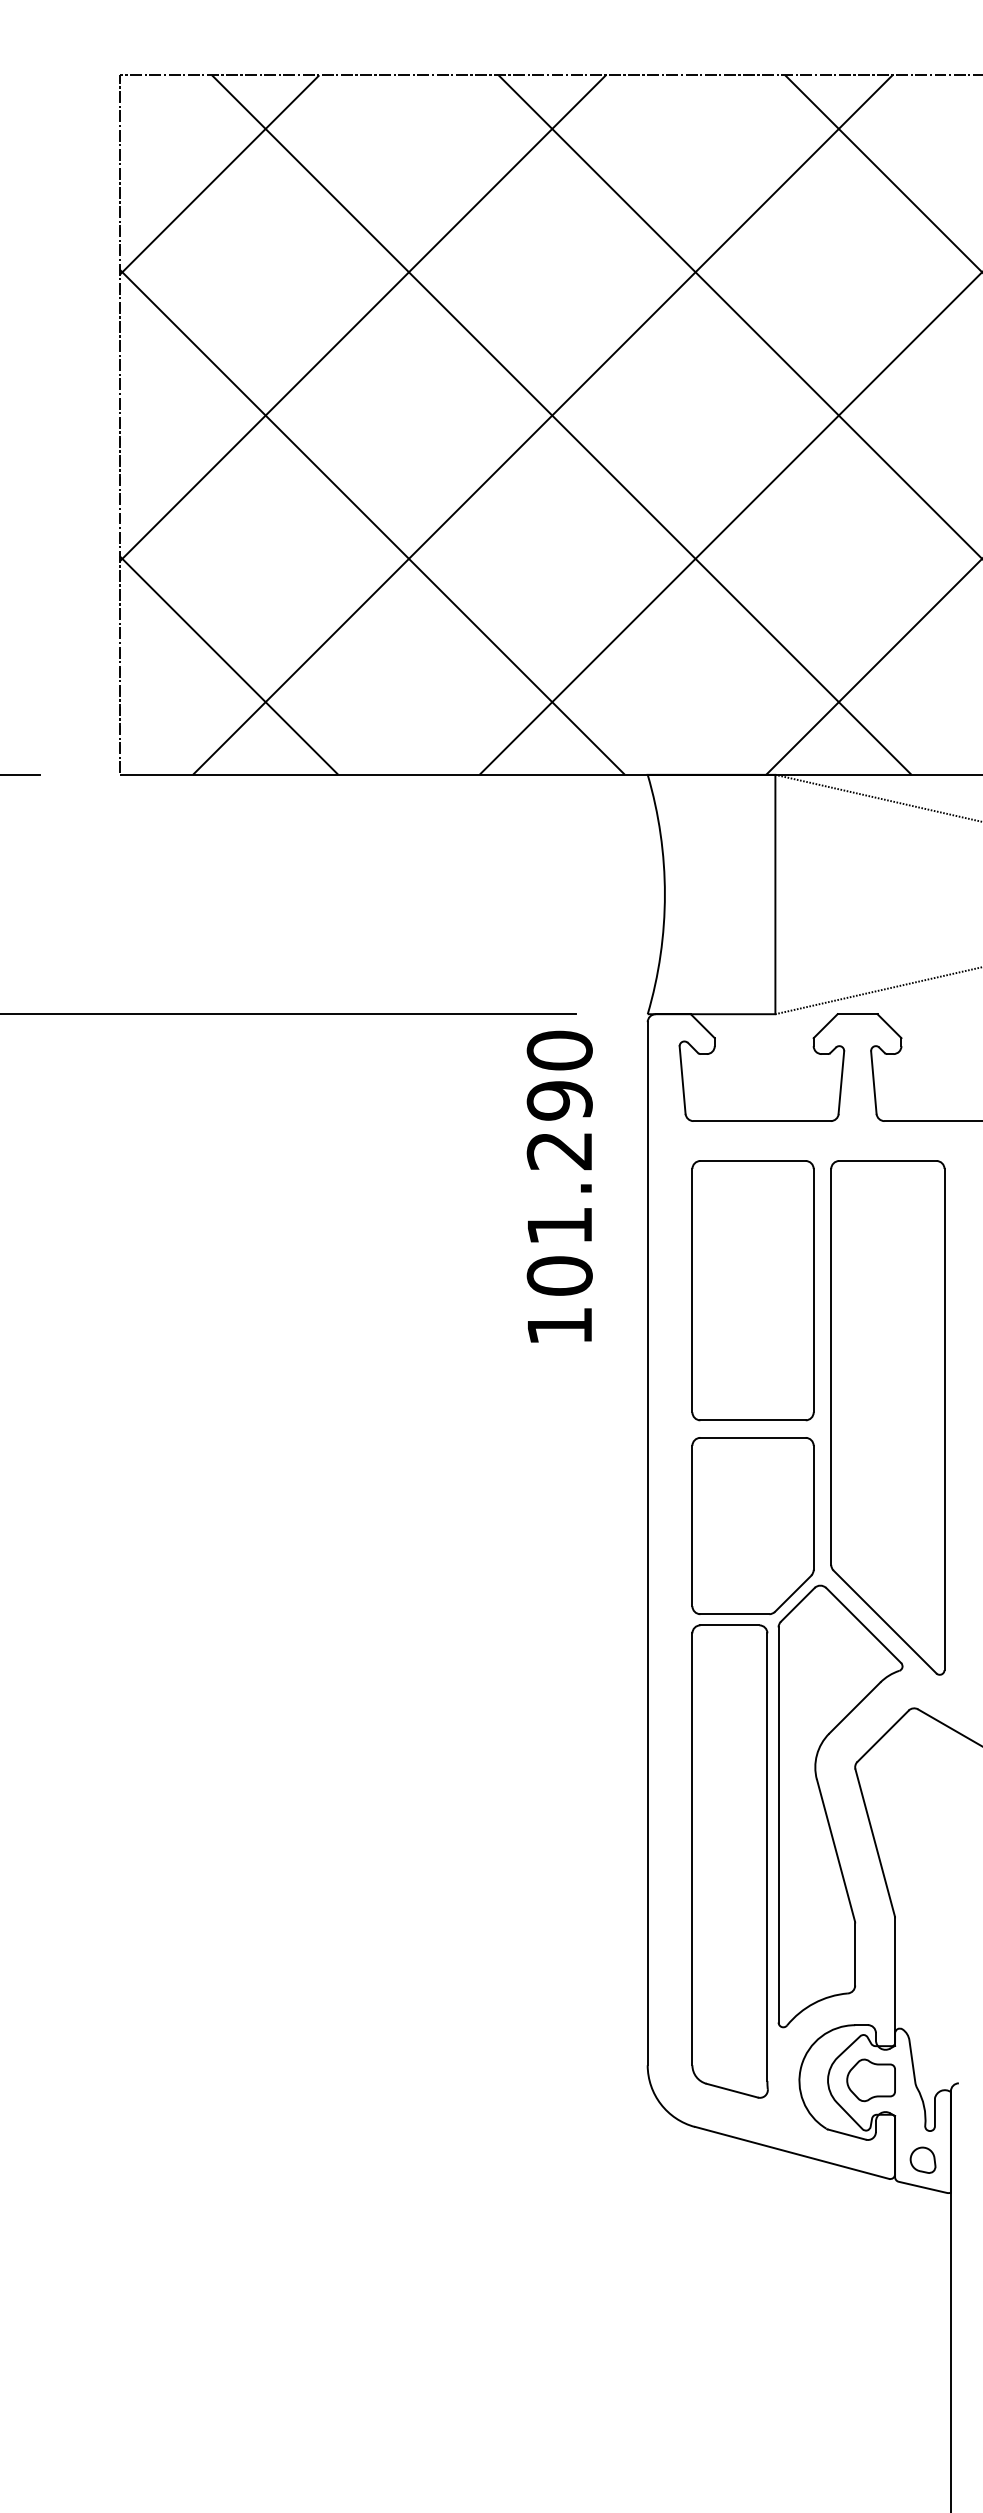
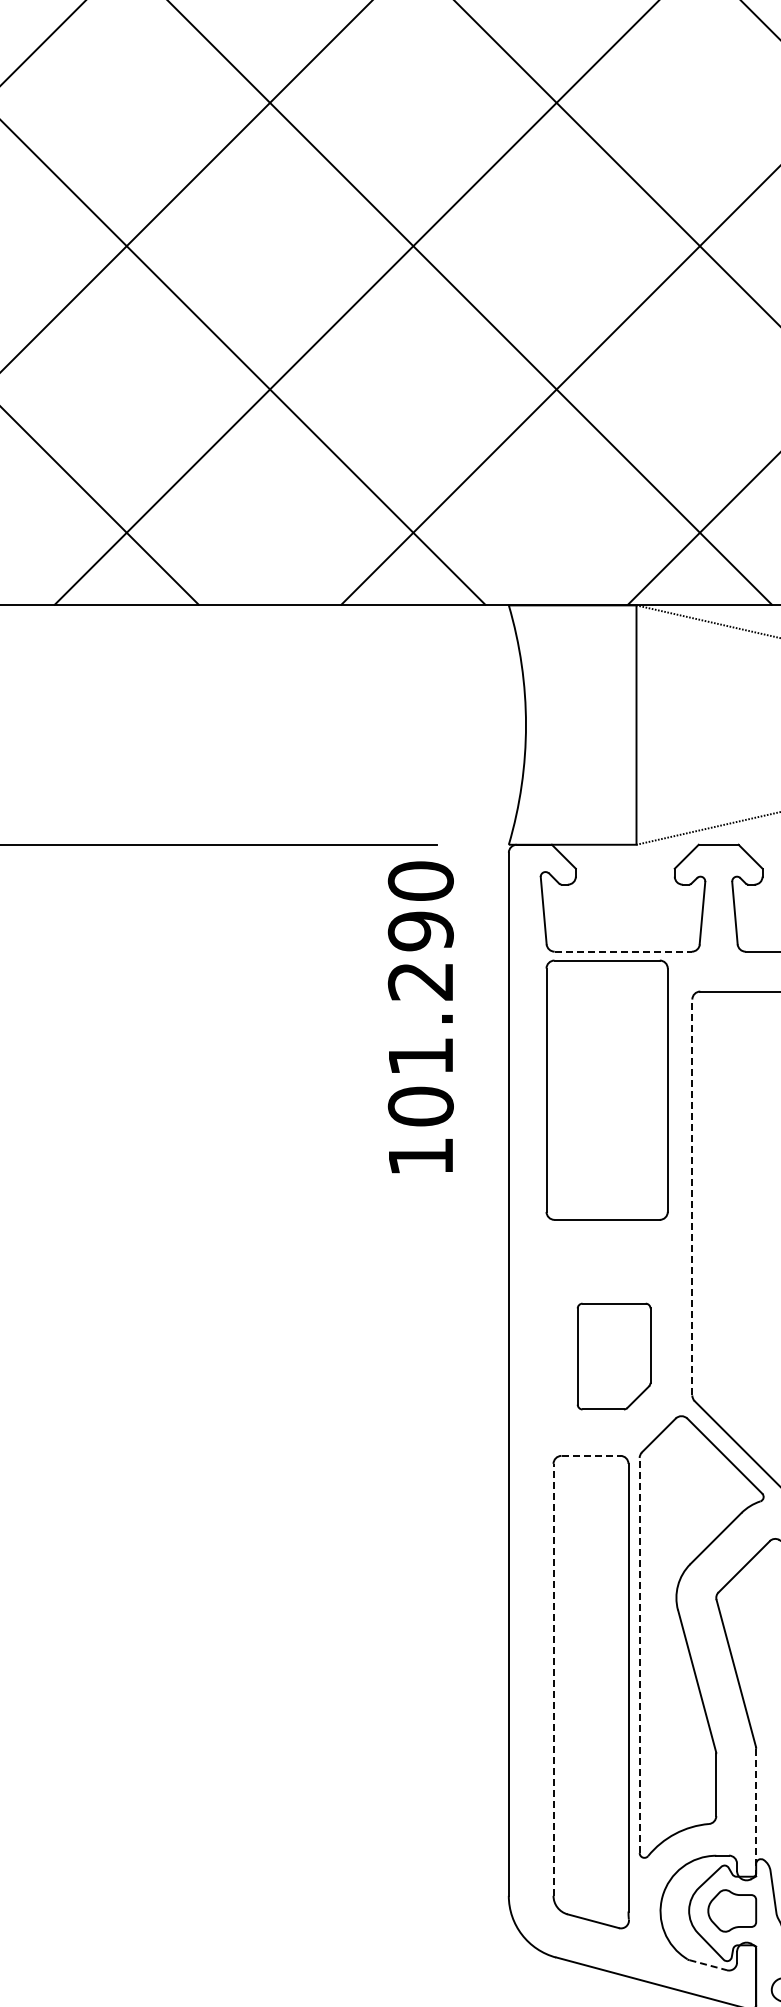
line: (762, 1121) -> (623, 952), solid -> dashed
part: (752, 1290) -> (606, 1090), moved
line: (831, 1366) -> (692, 1197), solid -> dashed
part: (752, 1525) -> (613, 1356), size x0.6
line: (729, 1625) -> (590, 1456), solid -> dashed
line: (778, 1825) -> (639, 1656), solid -> dashed
line: (692, 1849) -> (553, 1680), solid -> dashed
line: (895, 1982) -> (756, 1813), solid -> dashed
line: (847, 2134) -> (708, 1965), solid -> dashed

